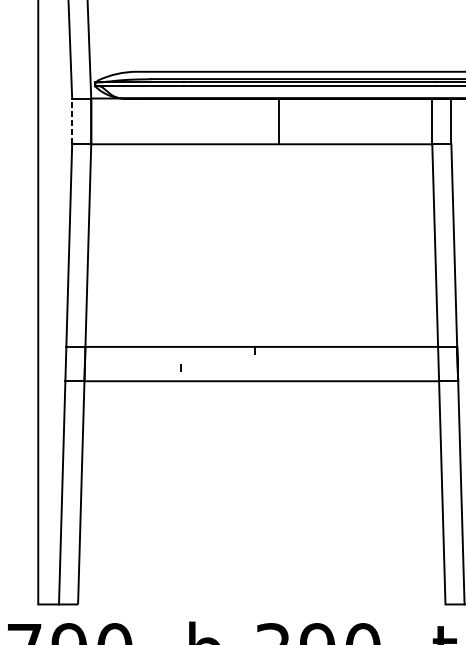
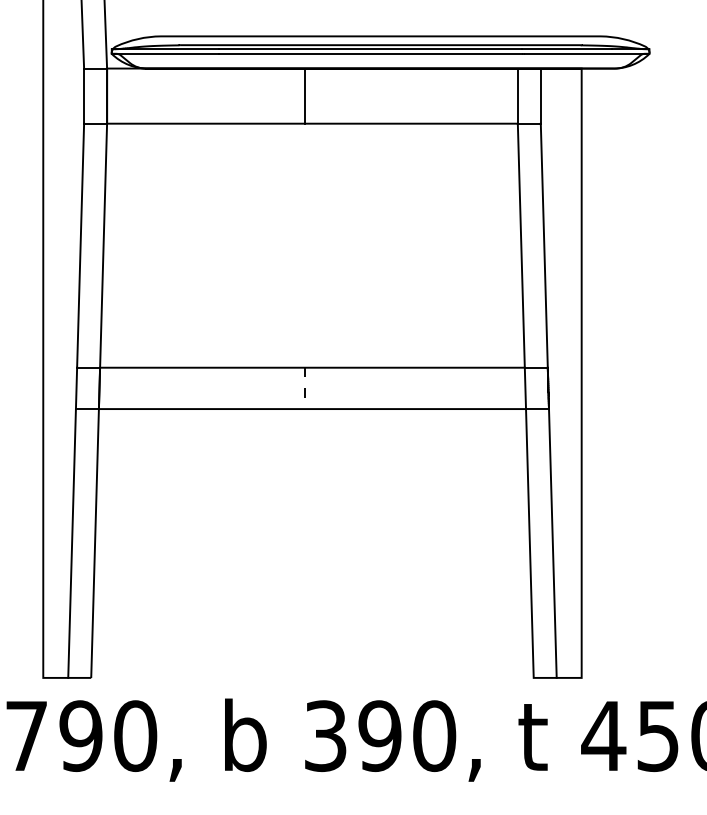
line: (278, 120) -> (304, 95), moved
line: (72, 121) -> (84, 96), dashed -> solid
line: (180, 367) -> (304, 392), moved

